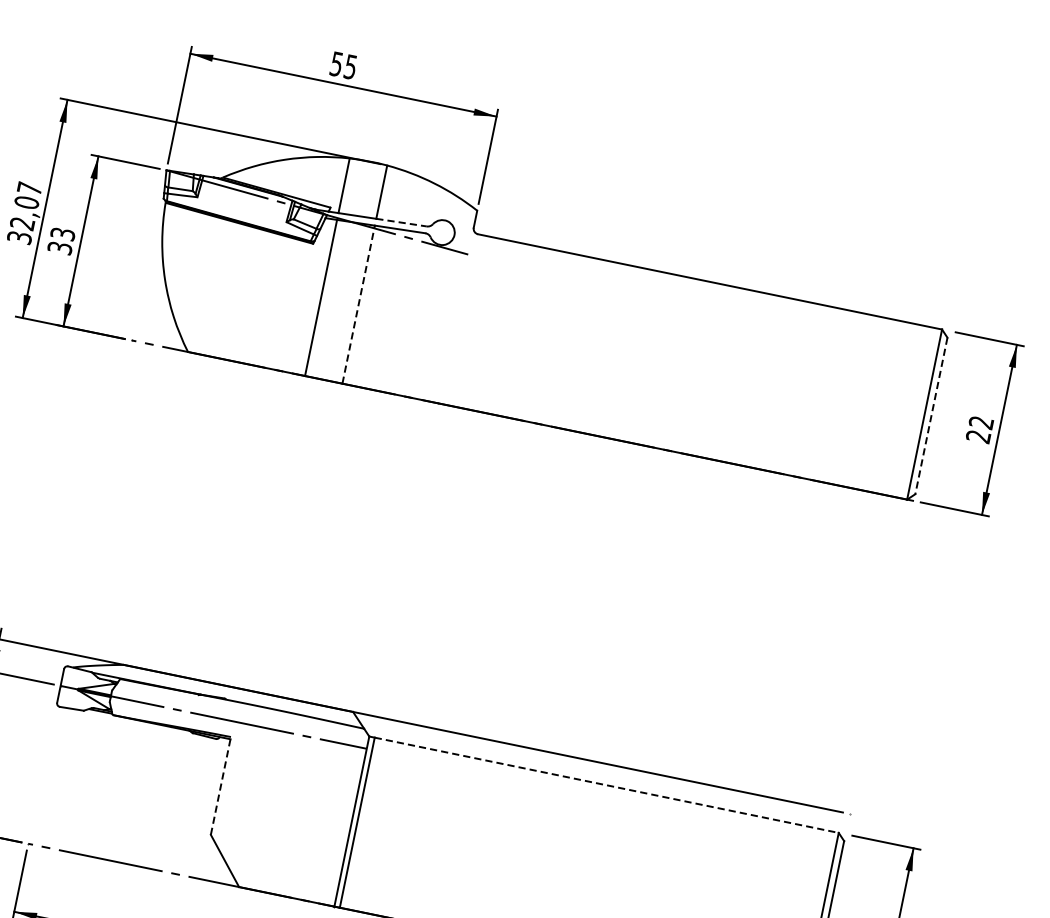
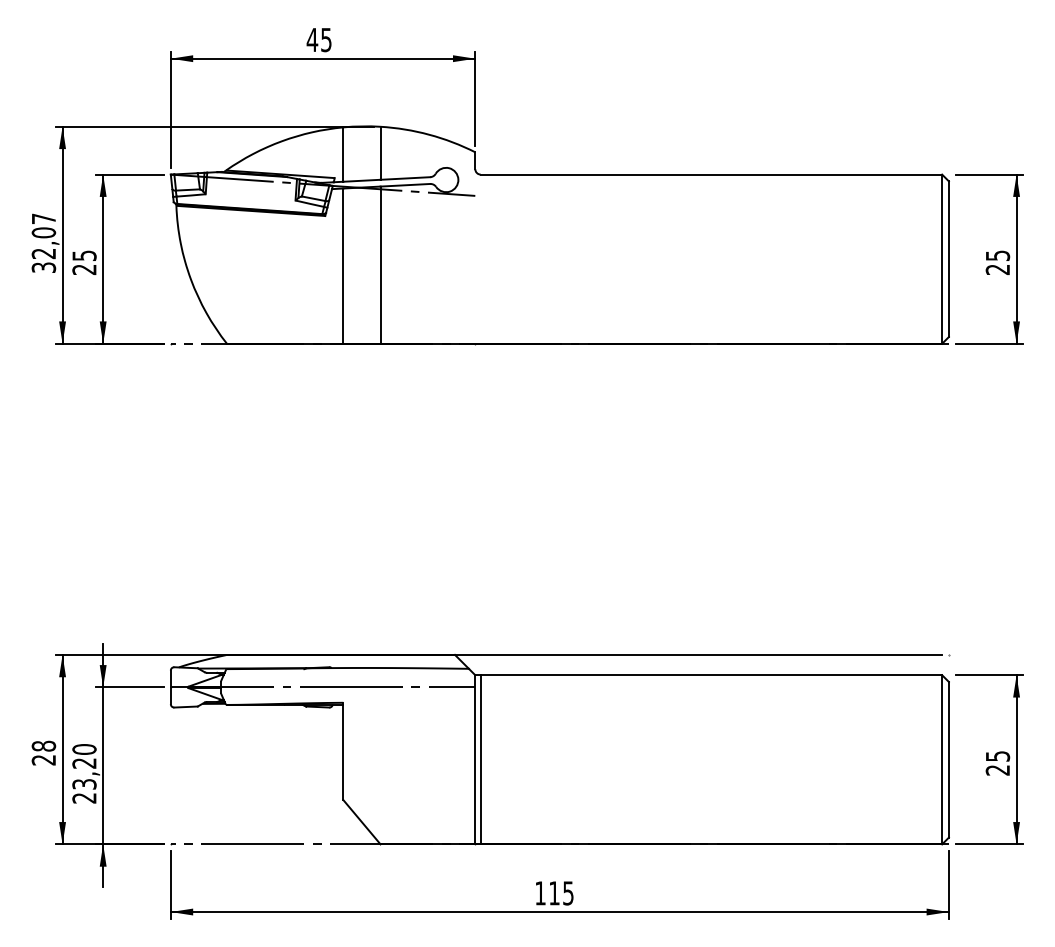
text: (336, 64) -> (312, 40), 55 -> 45
line: (401, 222) -> (405, 178), dashed -> solid
text: (61, 240) -> (84, 262), 33 -> 25
line: (358, 304) -> (380, 265), dashed -> solid
line: (930, 416) -> (948, 259), dashed -> solid
text: (981, 422) -> (997, 255), 22 -> 25
line: (606, 785) -> (711, 675), dashed -> solid
line: (221, 786) -> (343, 751), dashed -> solid

